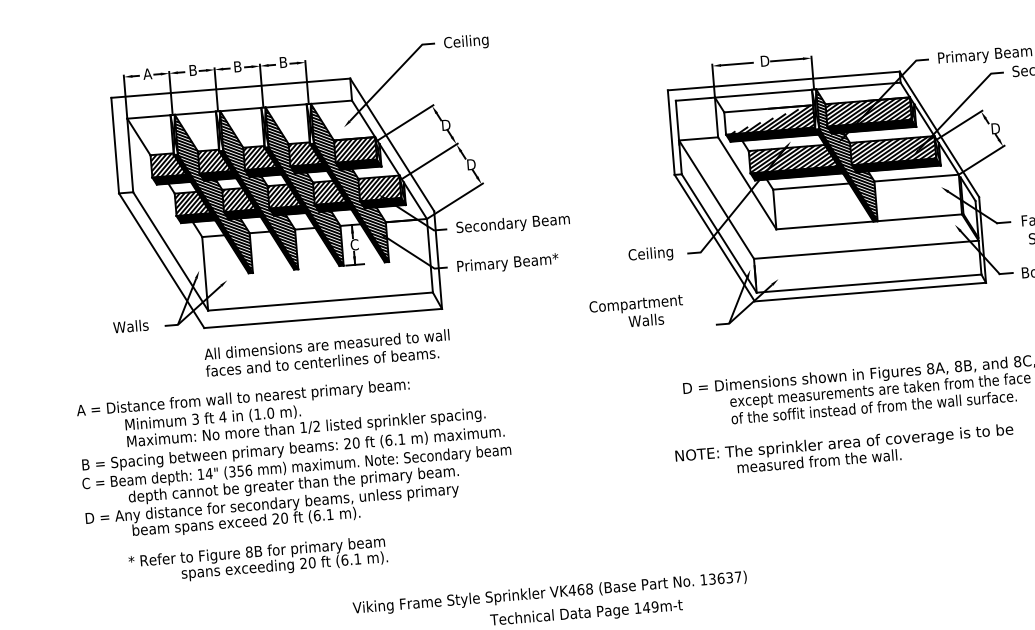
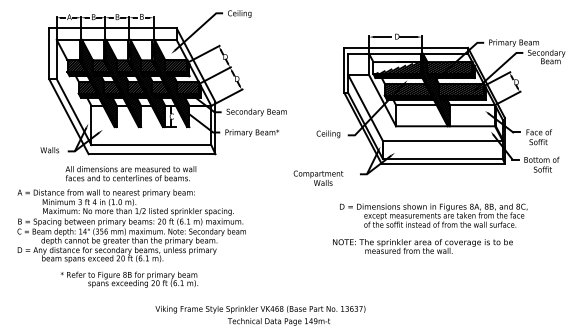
text: (636, 310) -> (318, 177), moved
text: (326, 352) -> (130, 173), moved
text: (258, 560) -> (129, 279), moved

